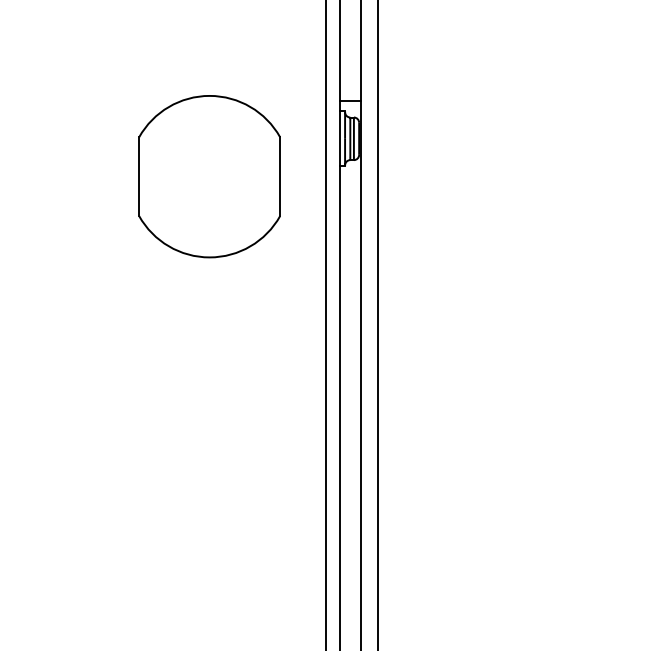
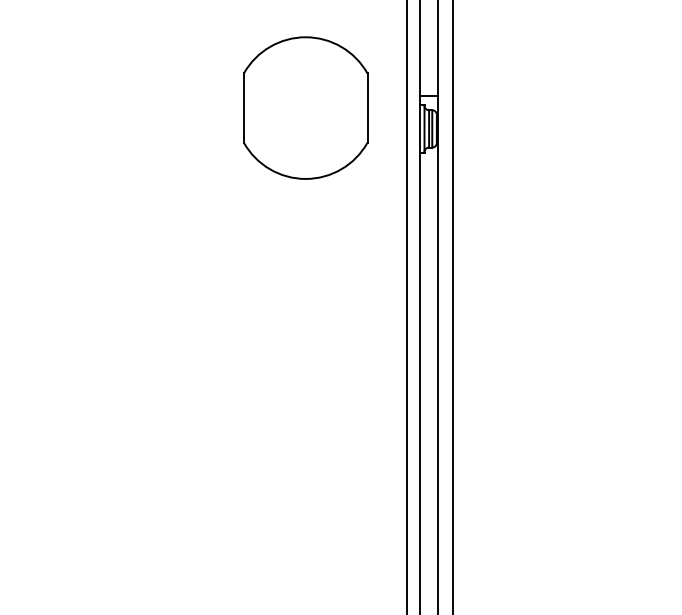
part: (209, 175) -> (305, 107), moved

